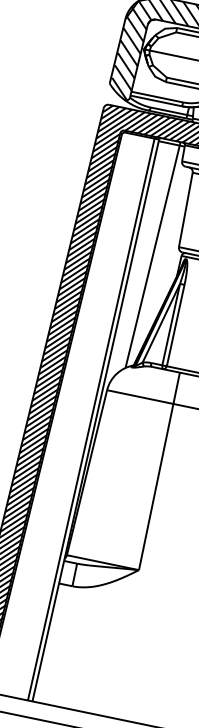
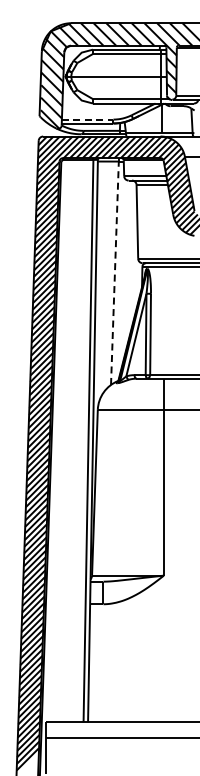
line: (157, 96) -> (87, 119), solid -> dashed
line: (152, 256) -> (114, 273), solid -> dashed

